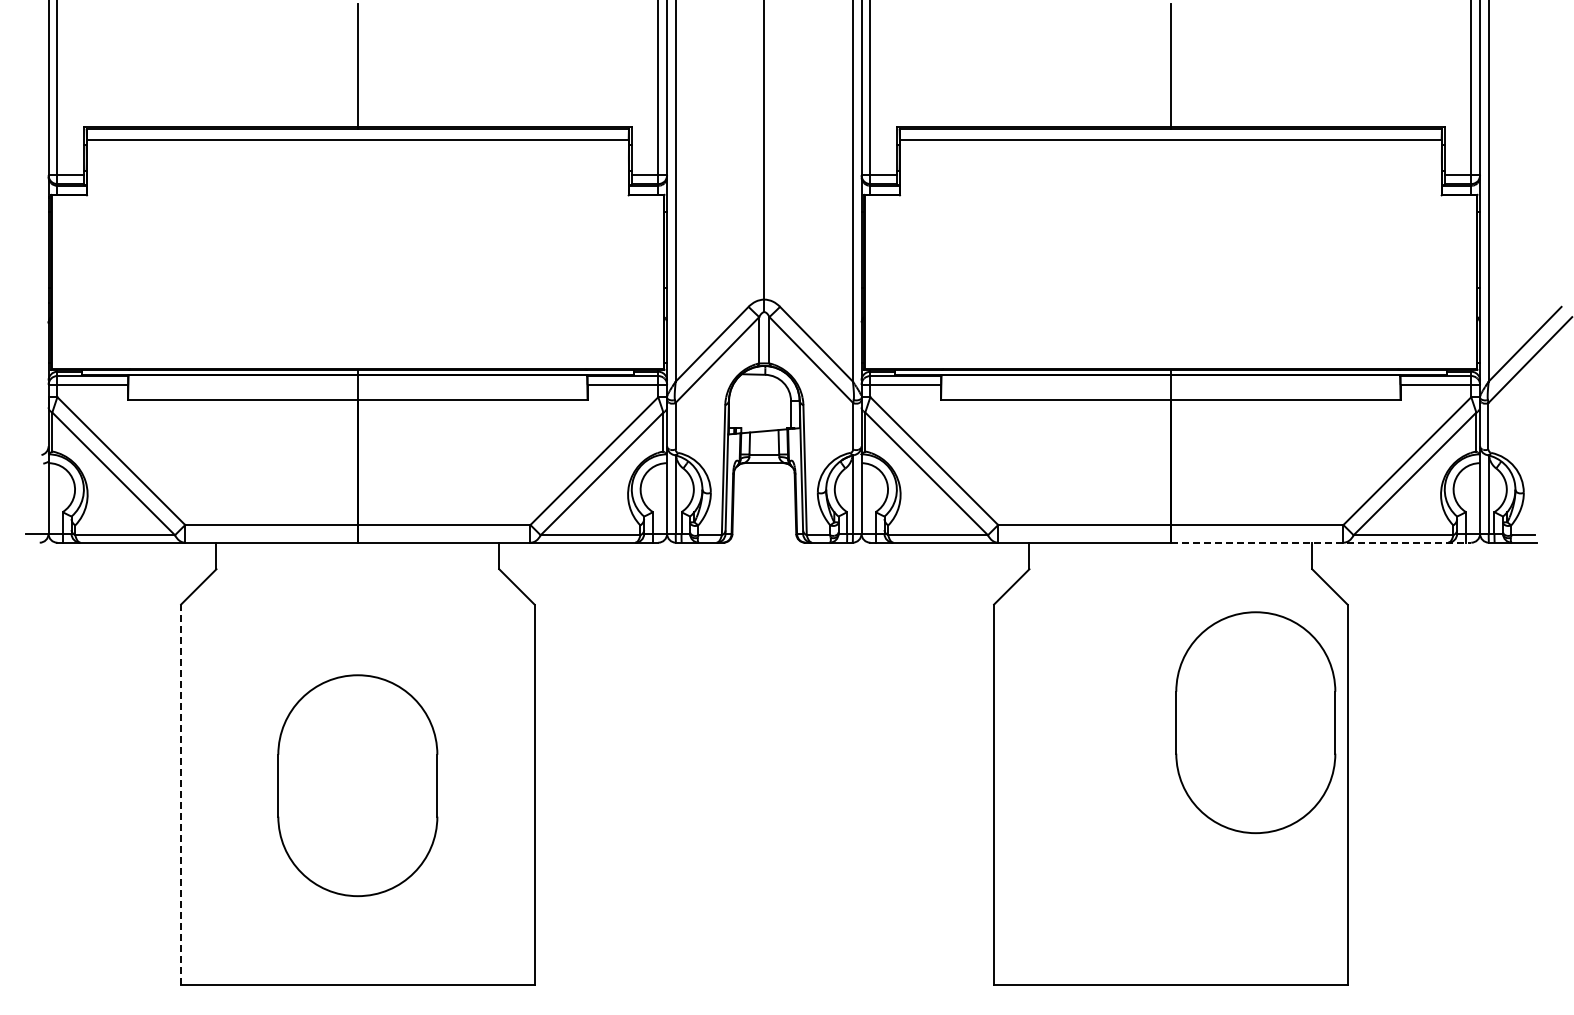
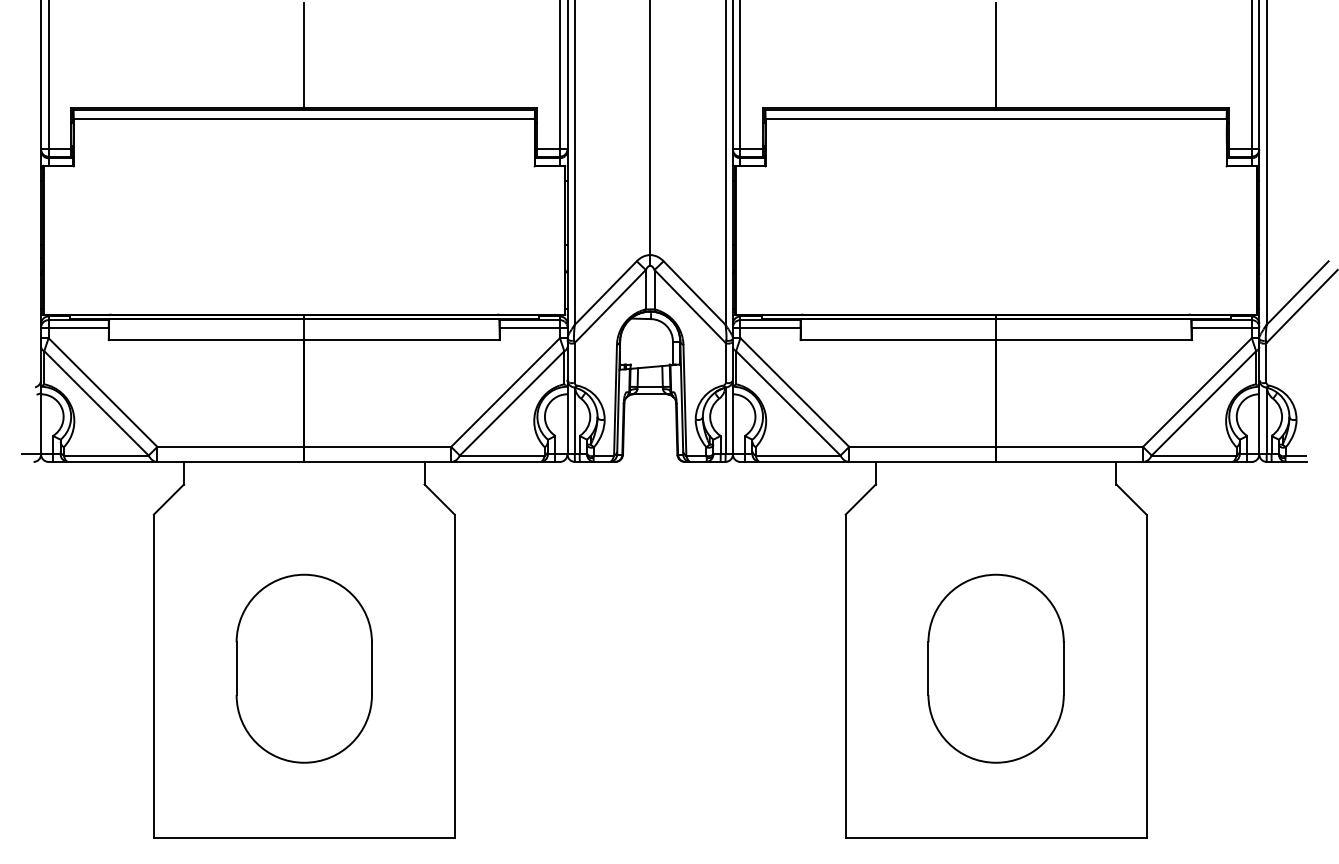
line: (1321, 542) -> (1124, 461), dashed -> solid
part: (1255, 722) -> (995, 668), moved
line: (181, 794) -> (154, 676), dashed -> solid

